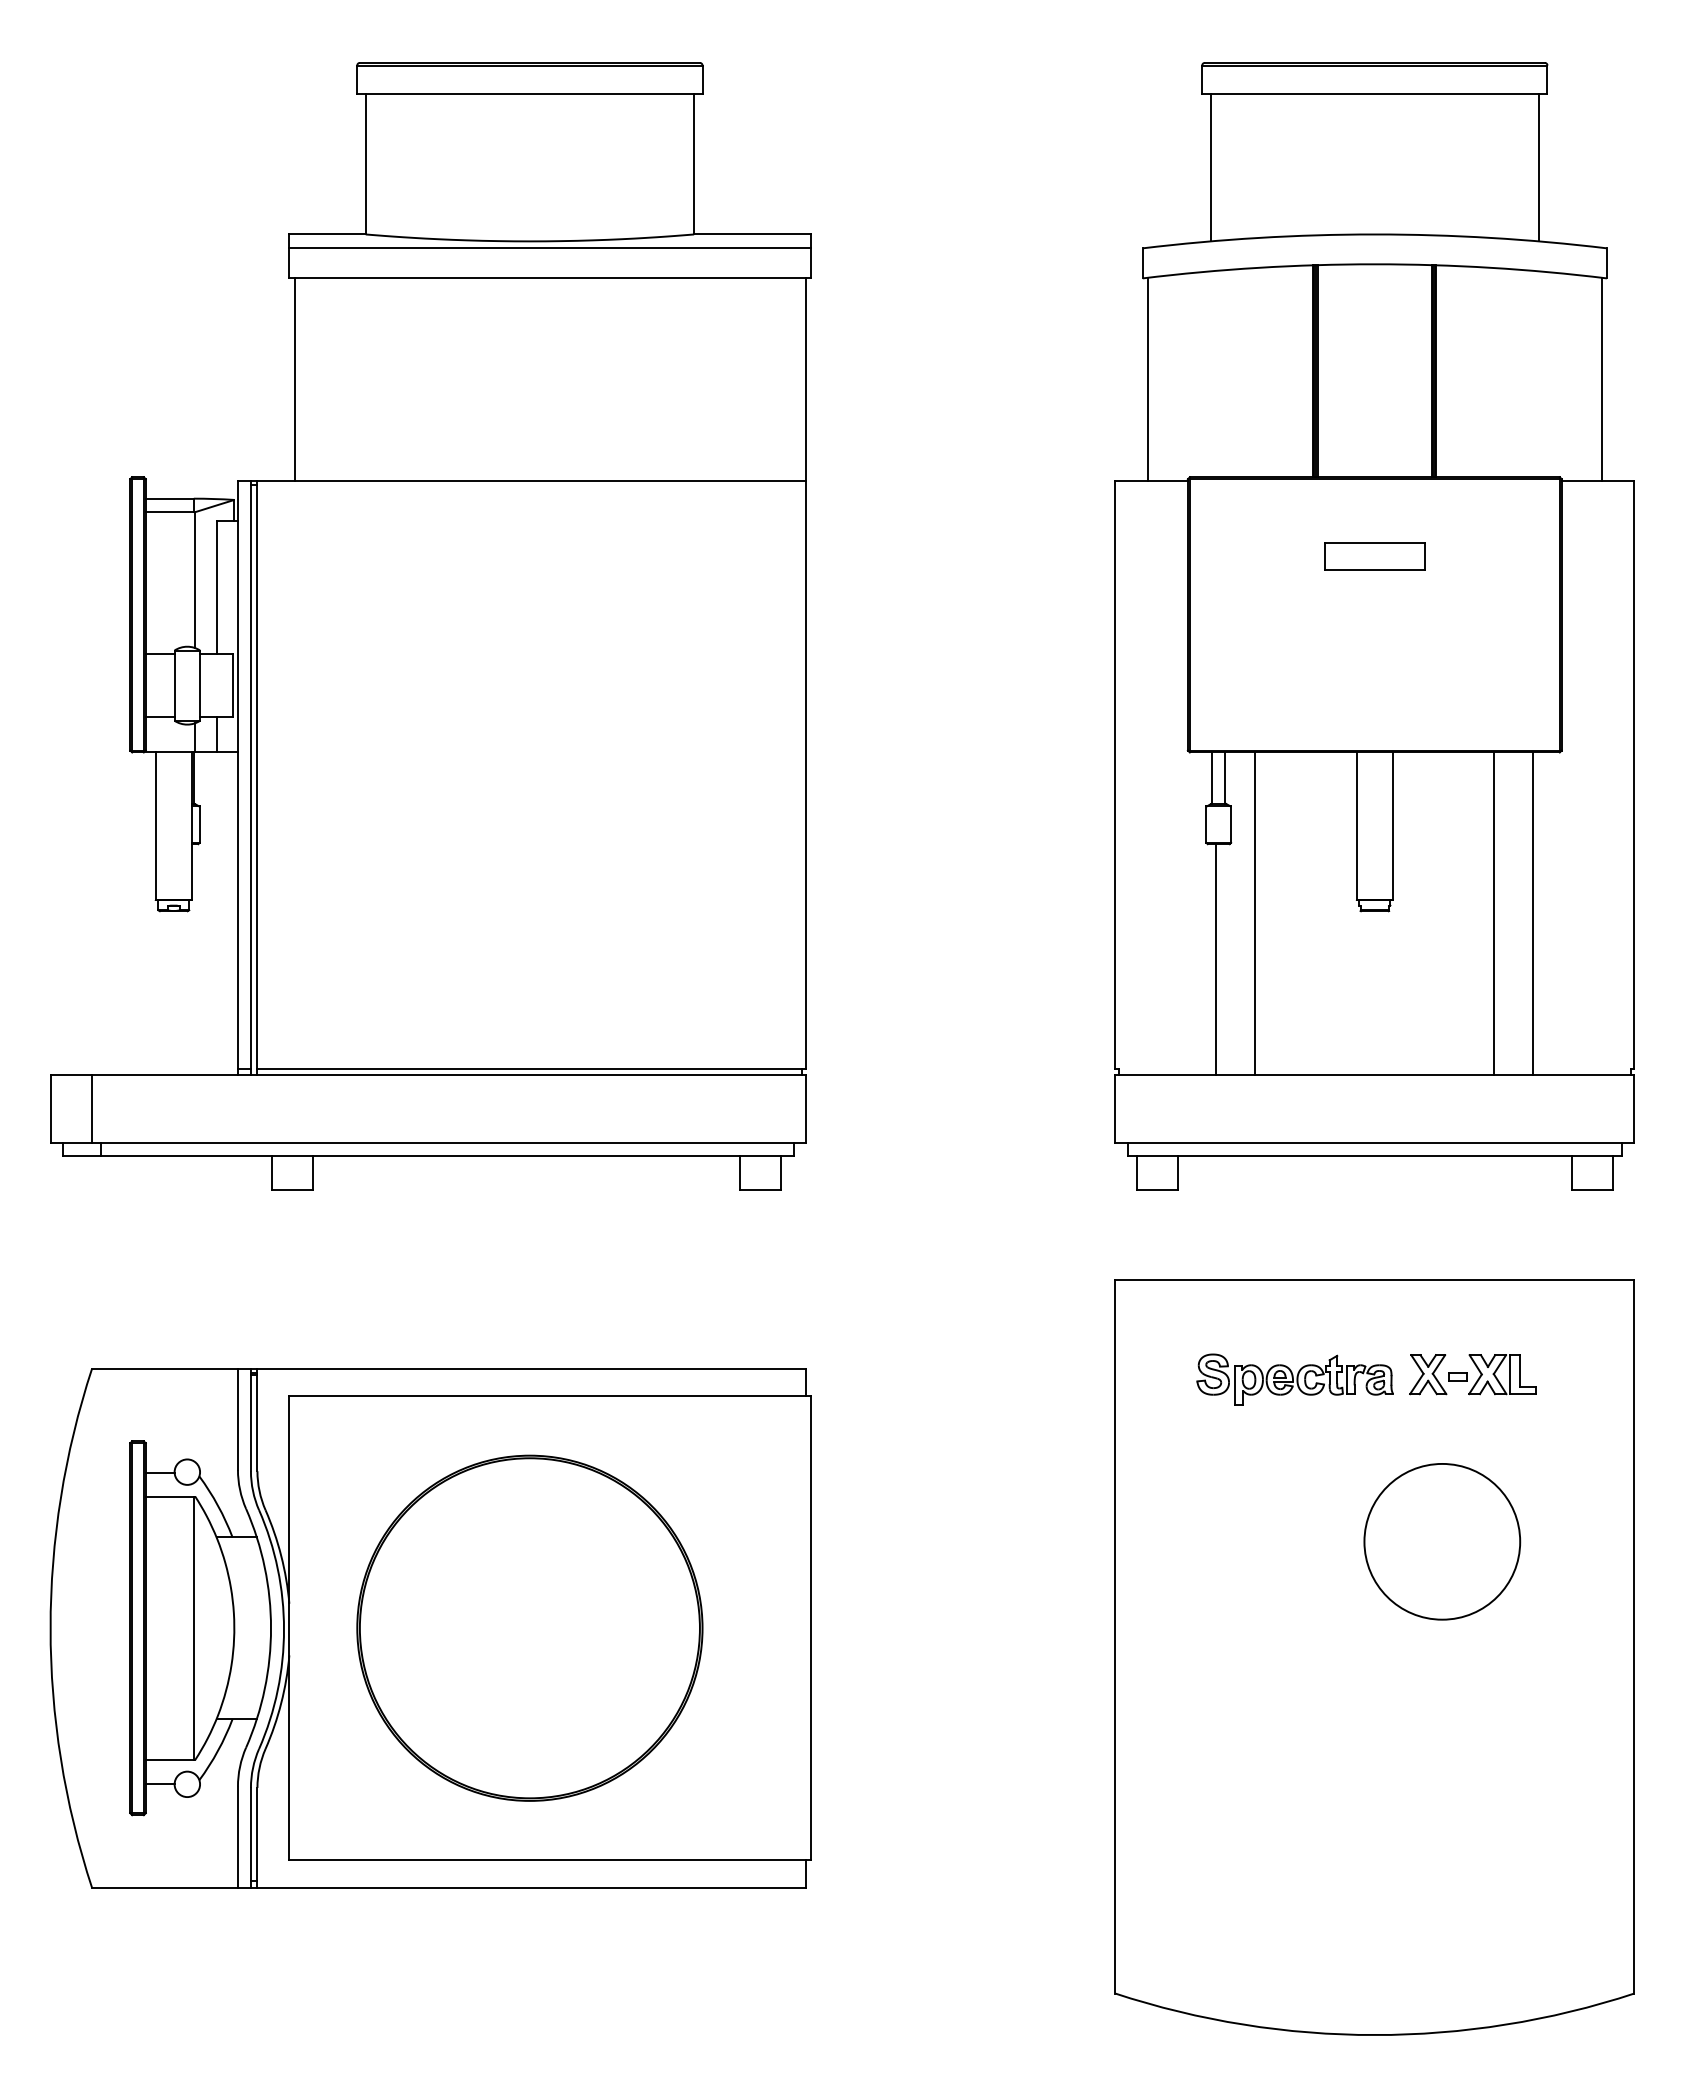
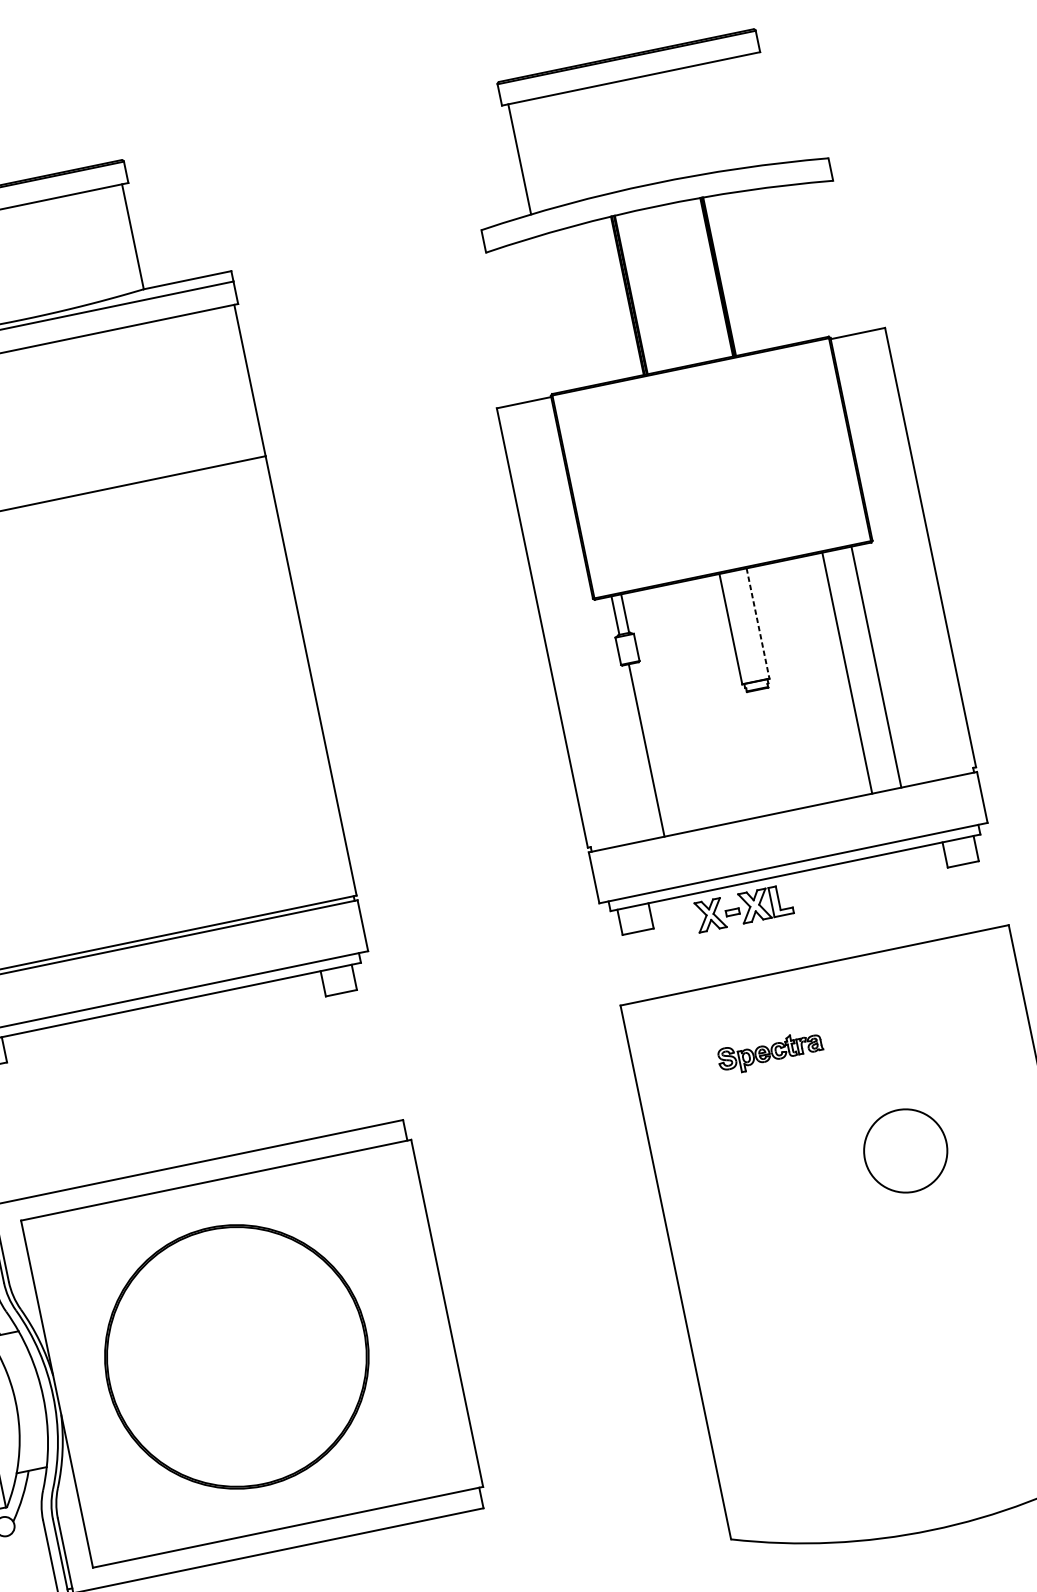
line: (1539, 167) -> (765, 108), removed
line: (1147, 378) -> (505, 326), removed
line: (1601, 378) -> (844, 256), removed
part: (1374, 556) -> (702, 424), removed
line: (1393, 826) -> (758, 623), solid -> dashed
line: (1255, 913) -> (668, 710), removed
part: (1472, 1374) -> (743, 908), moved
part: (1294, 1379) -> (770, 1052), size x0.7
circle: (1442, 1541) -> (905, 1150), size x0.7

